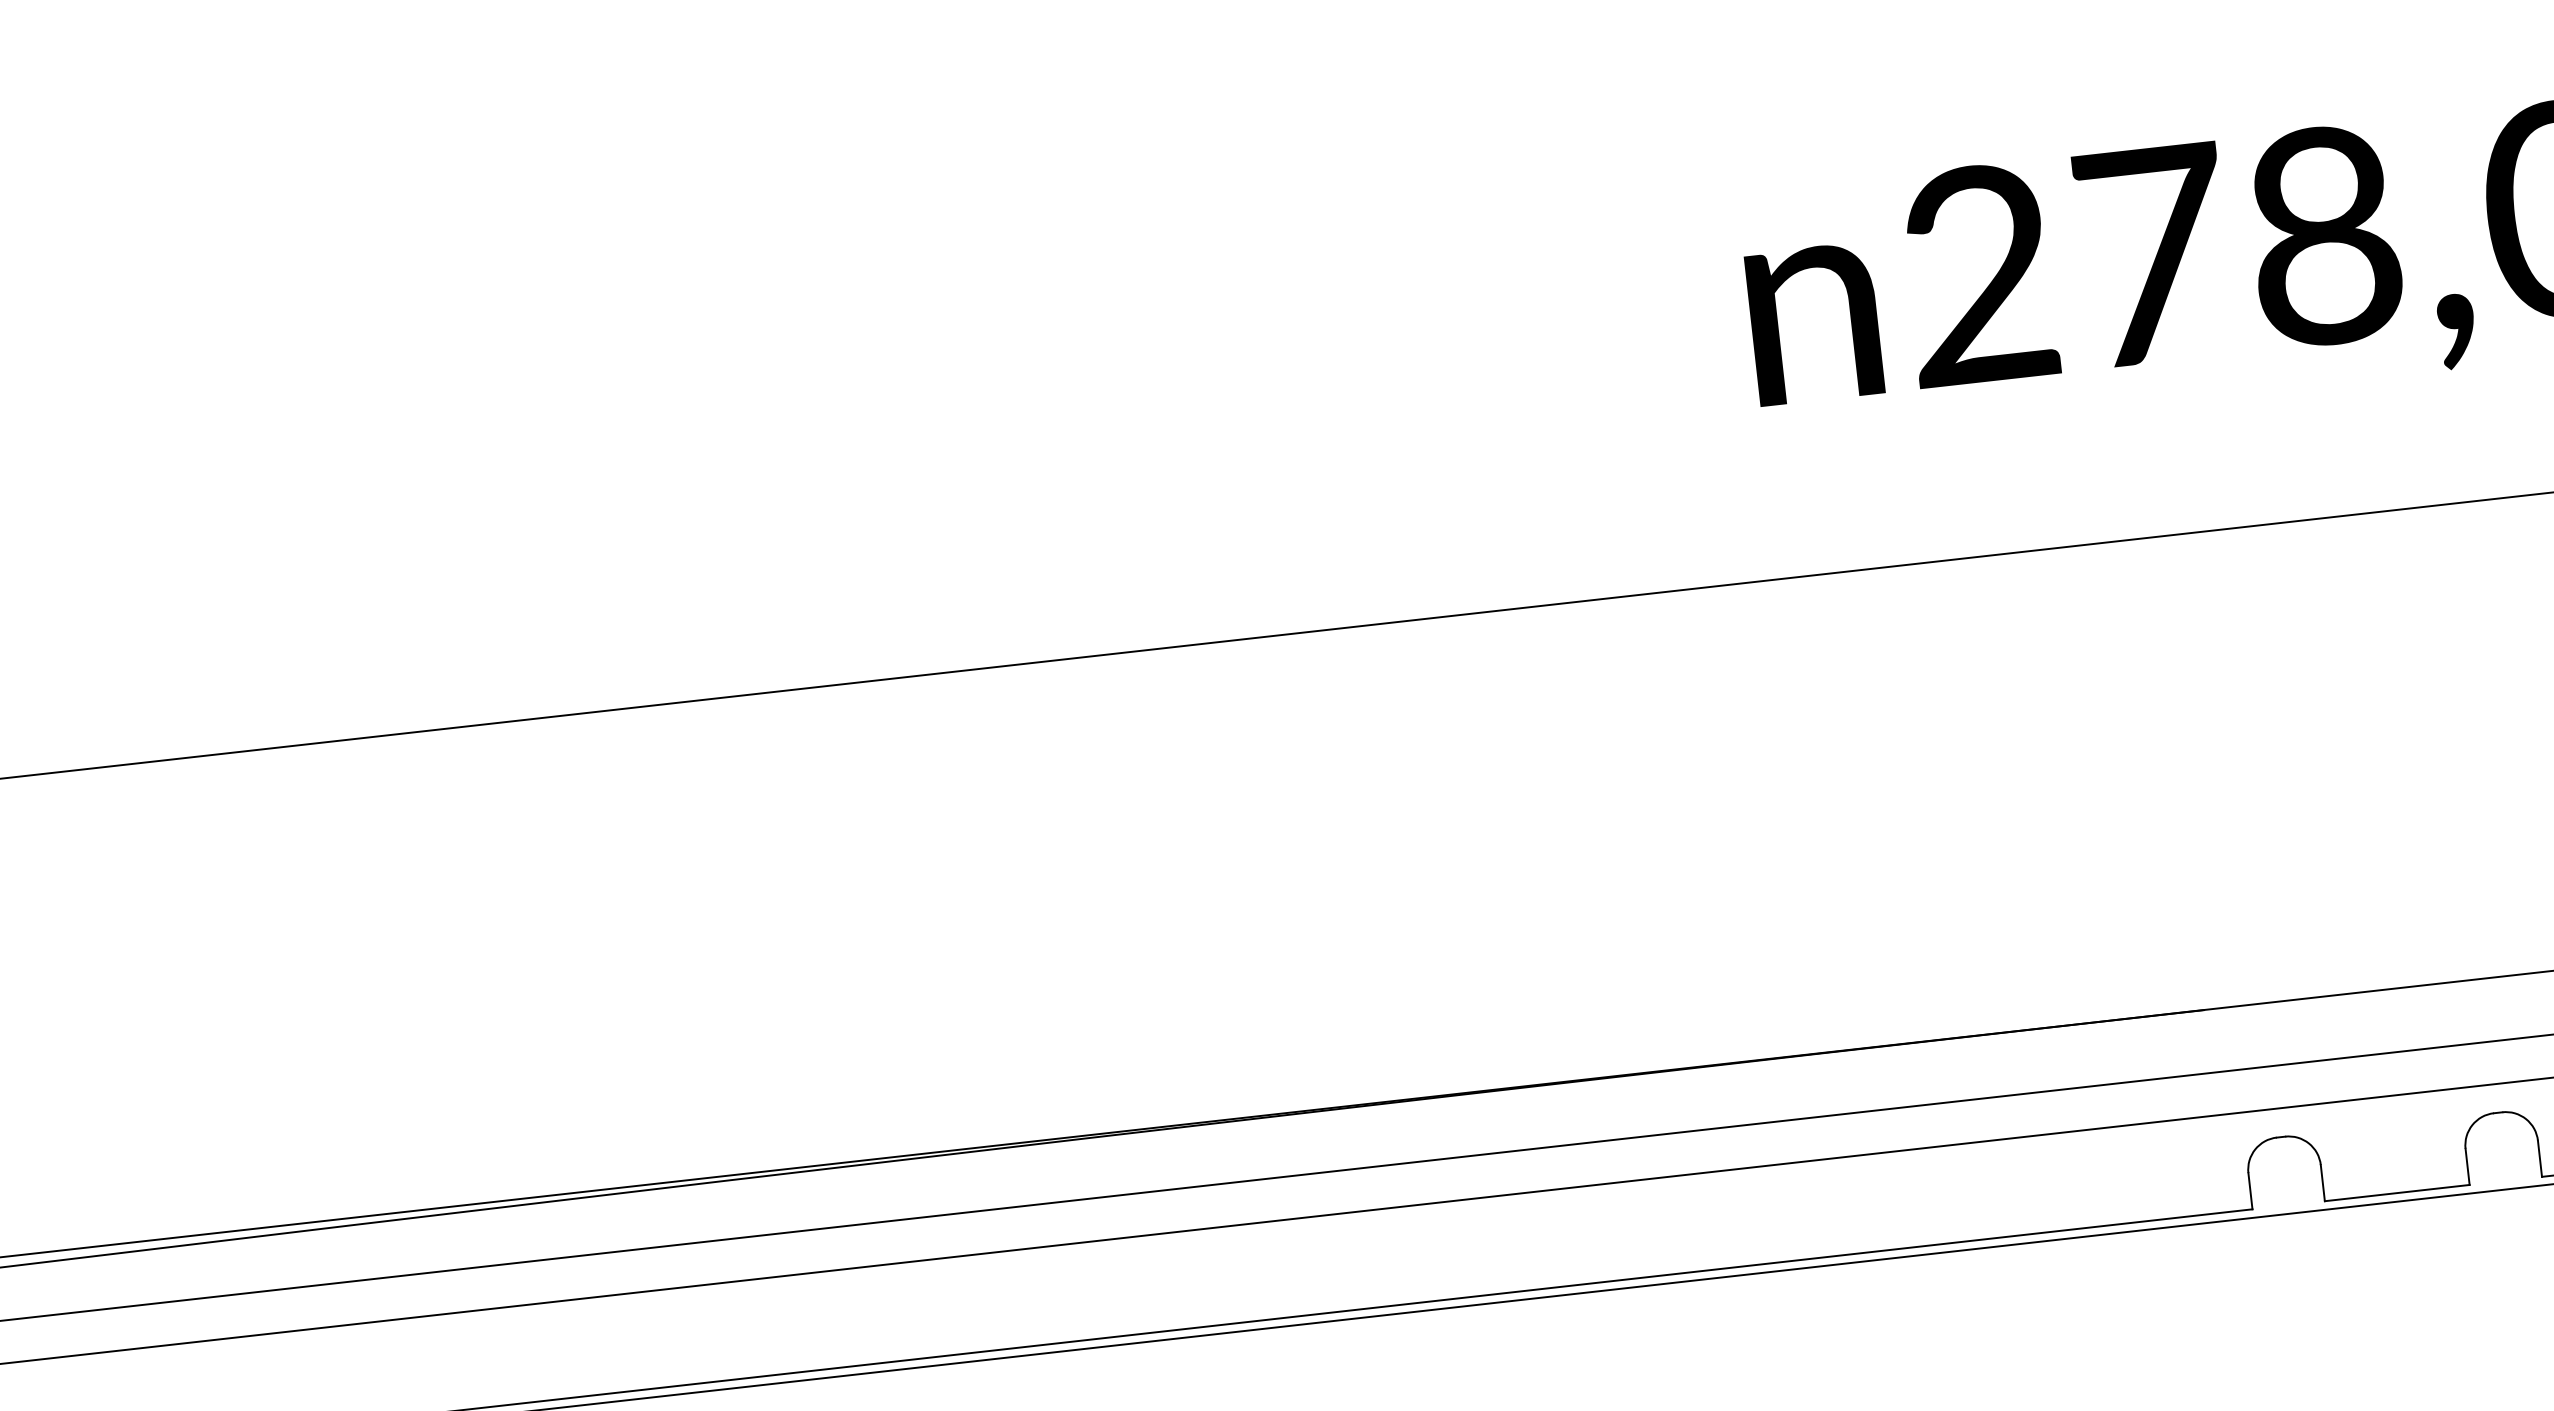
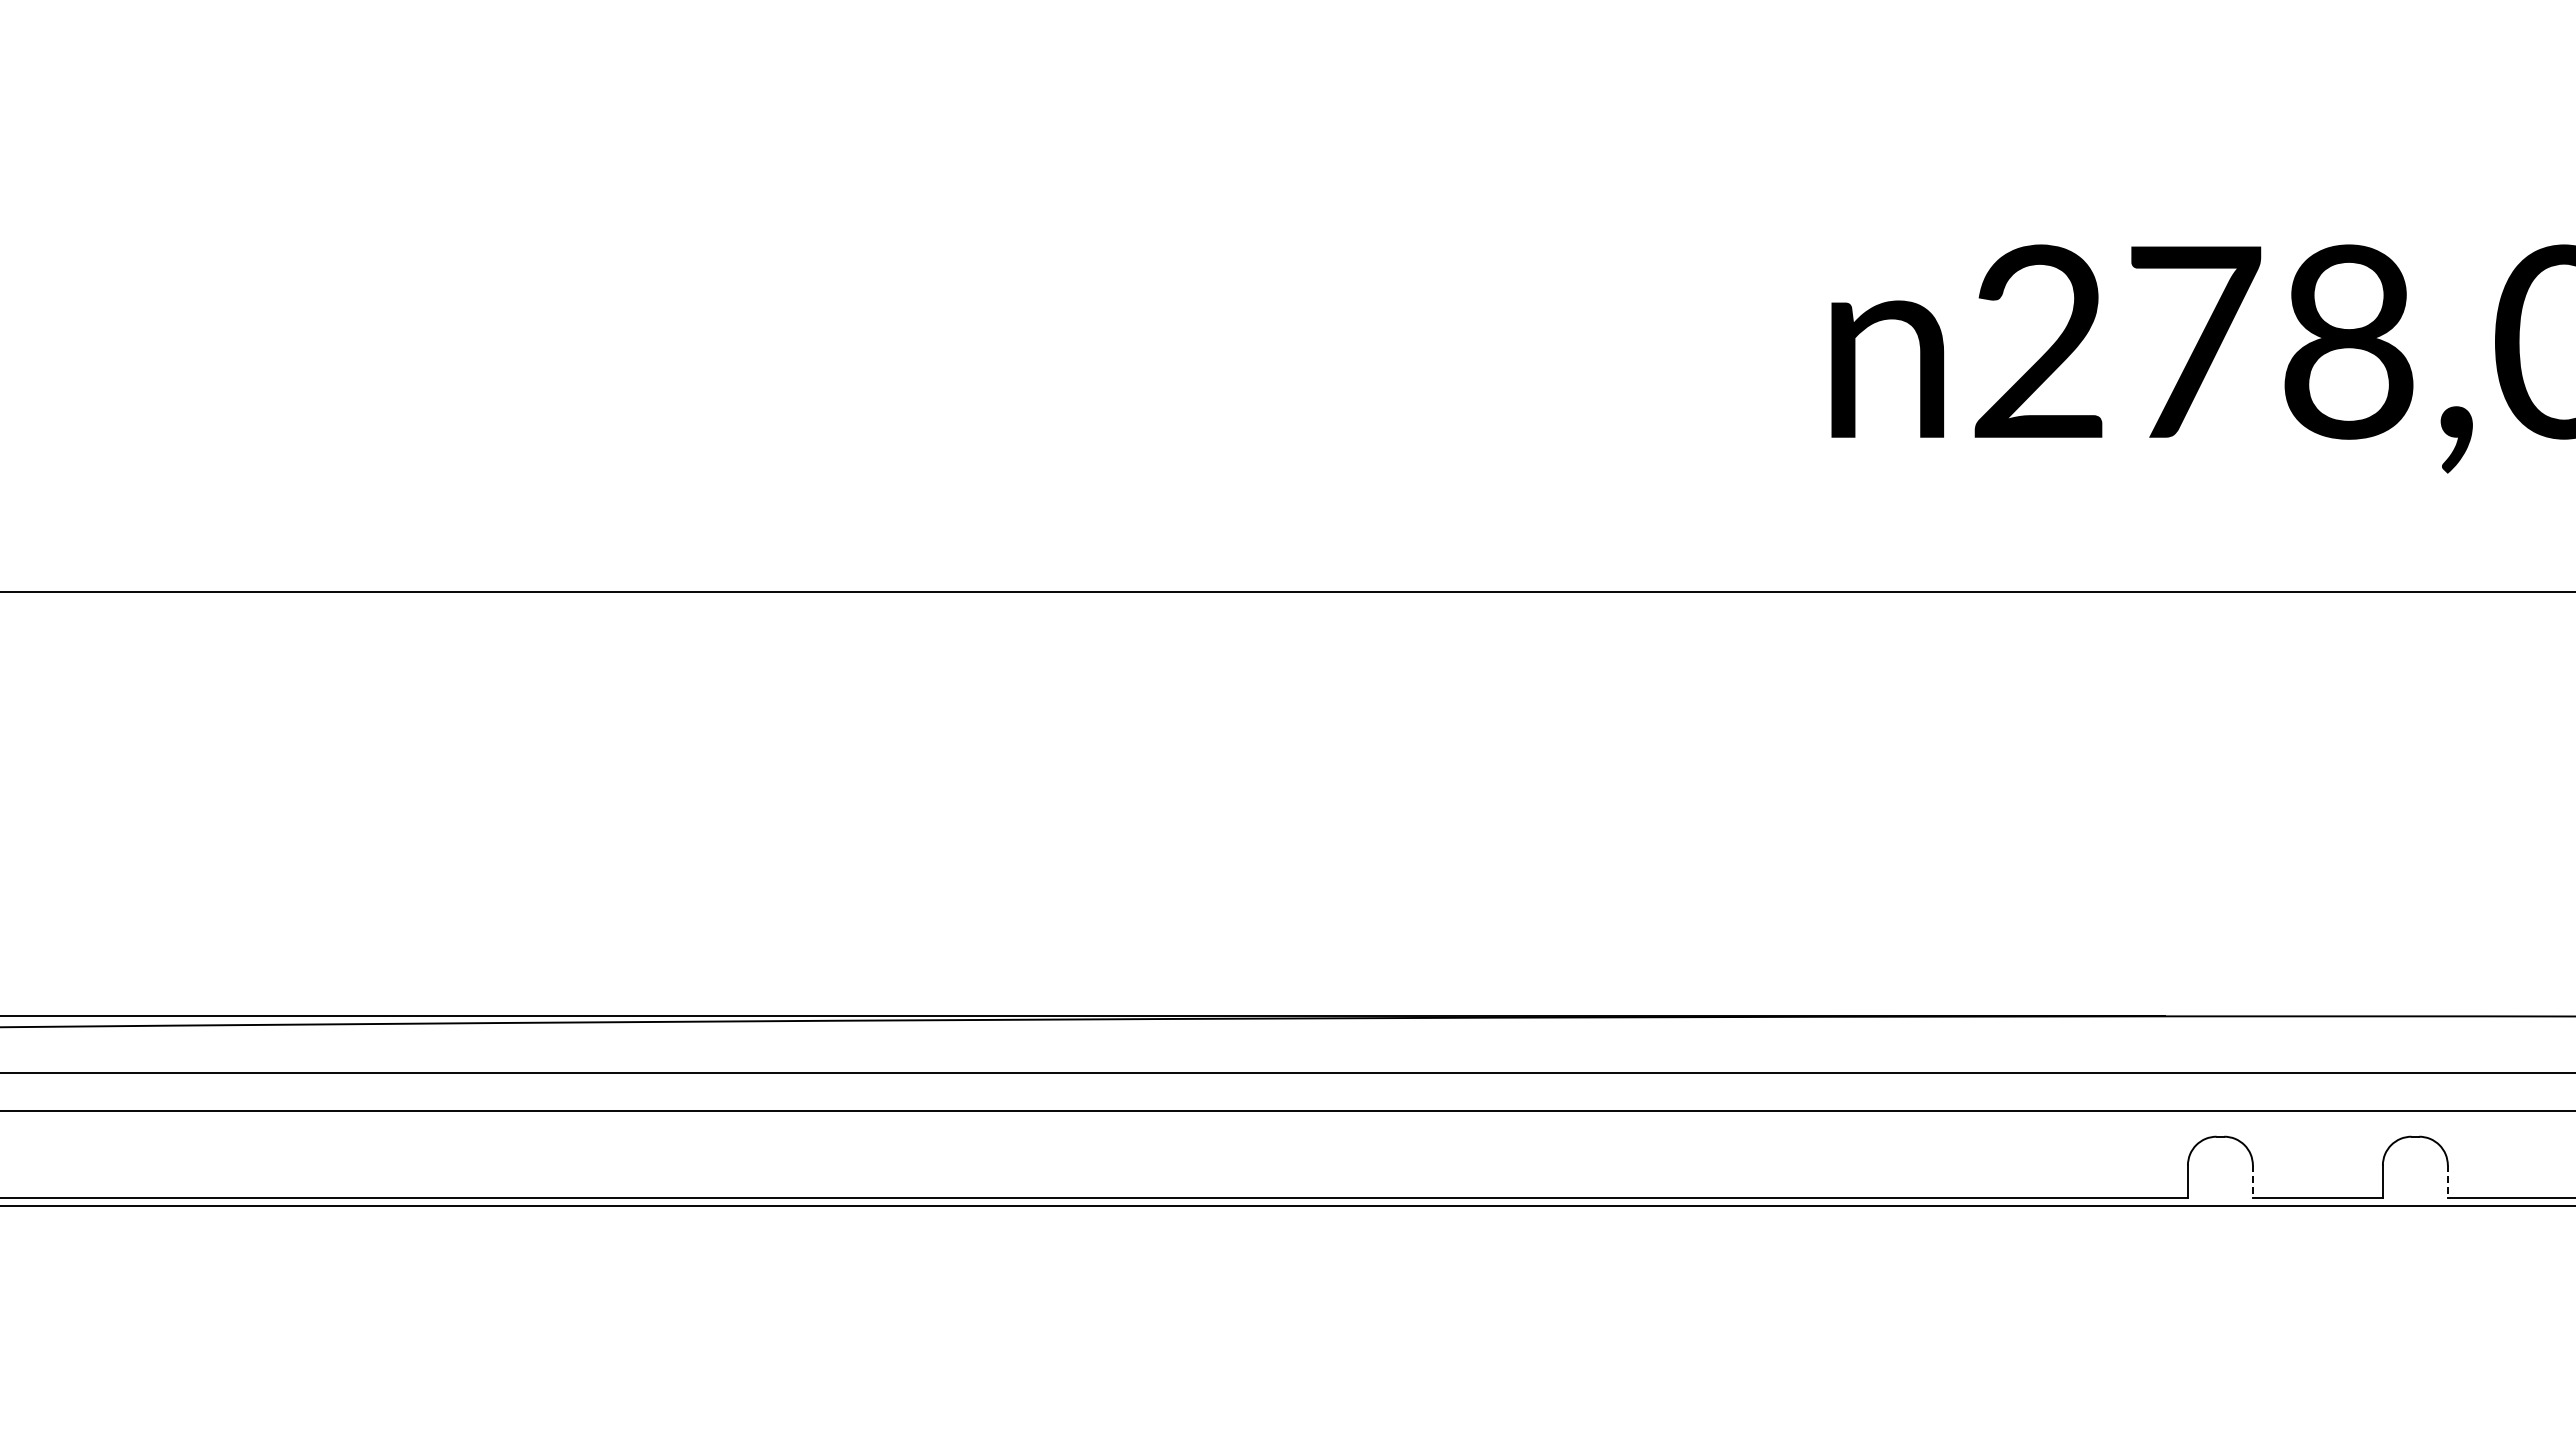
line: (2539, 1159) -> (2447, 1182), solid -> dashed
line: (2322, 1184) -> (2252, 1182), solid -> dashed

